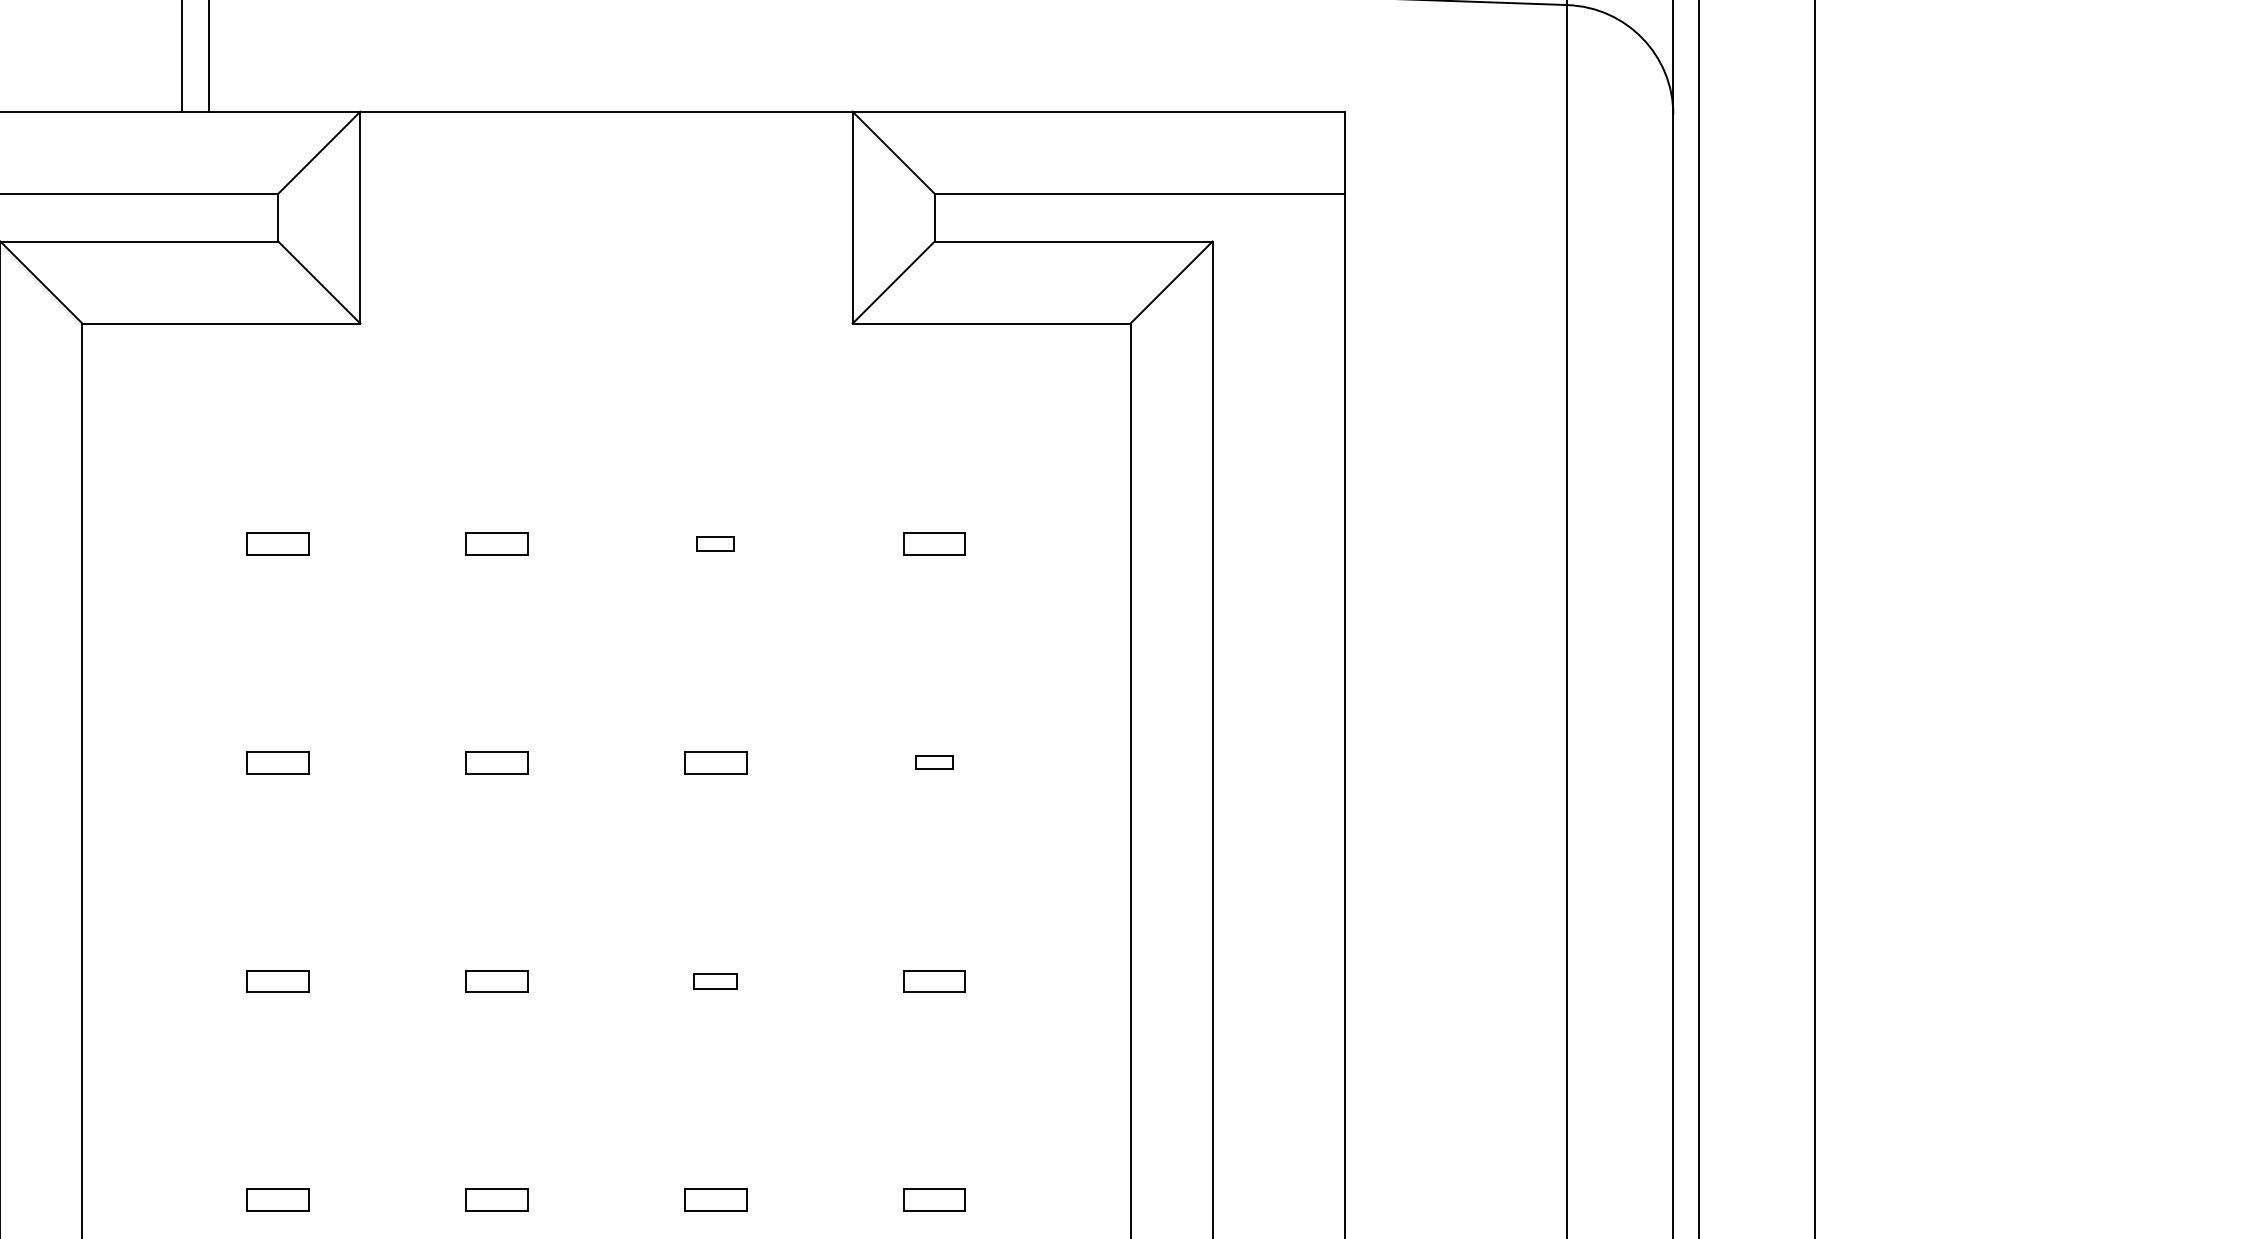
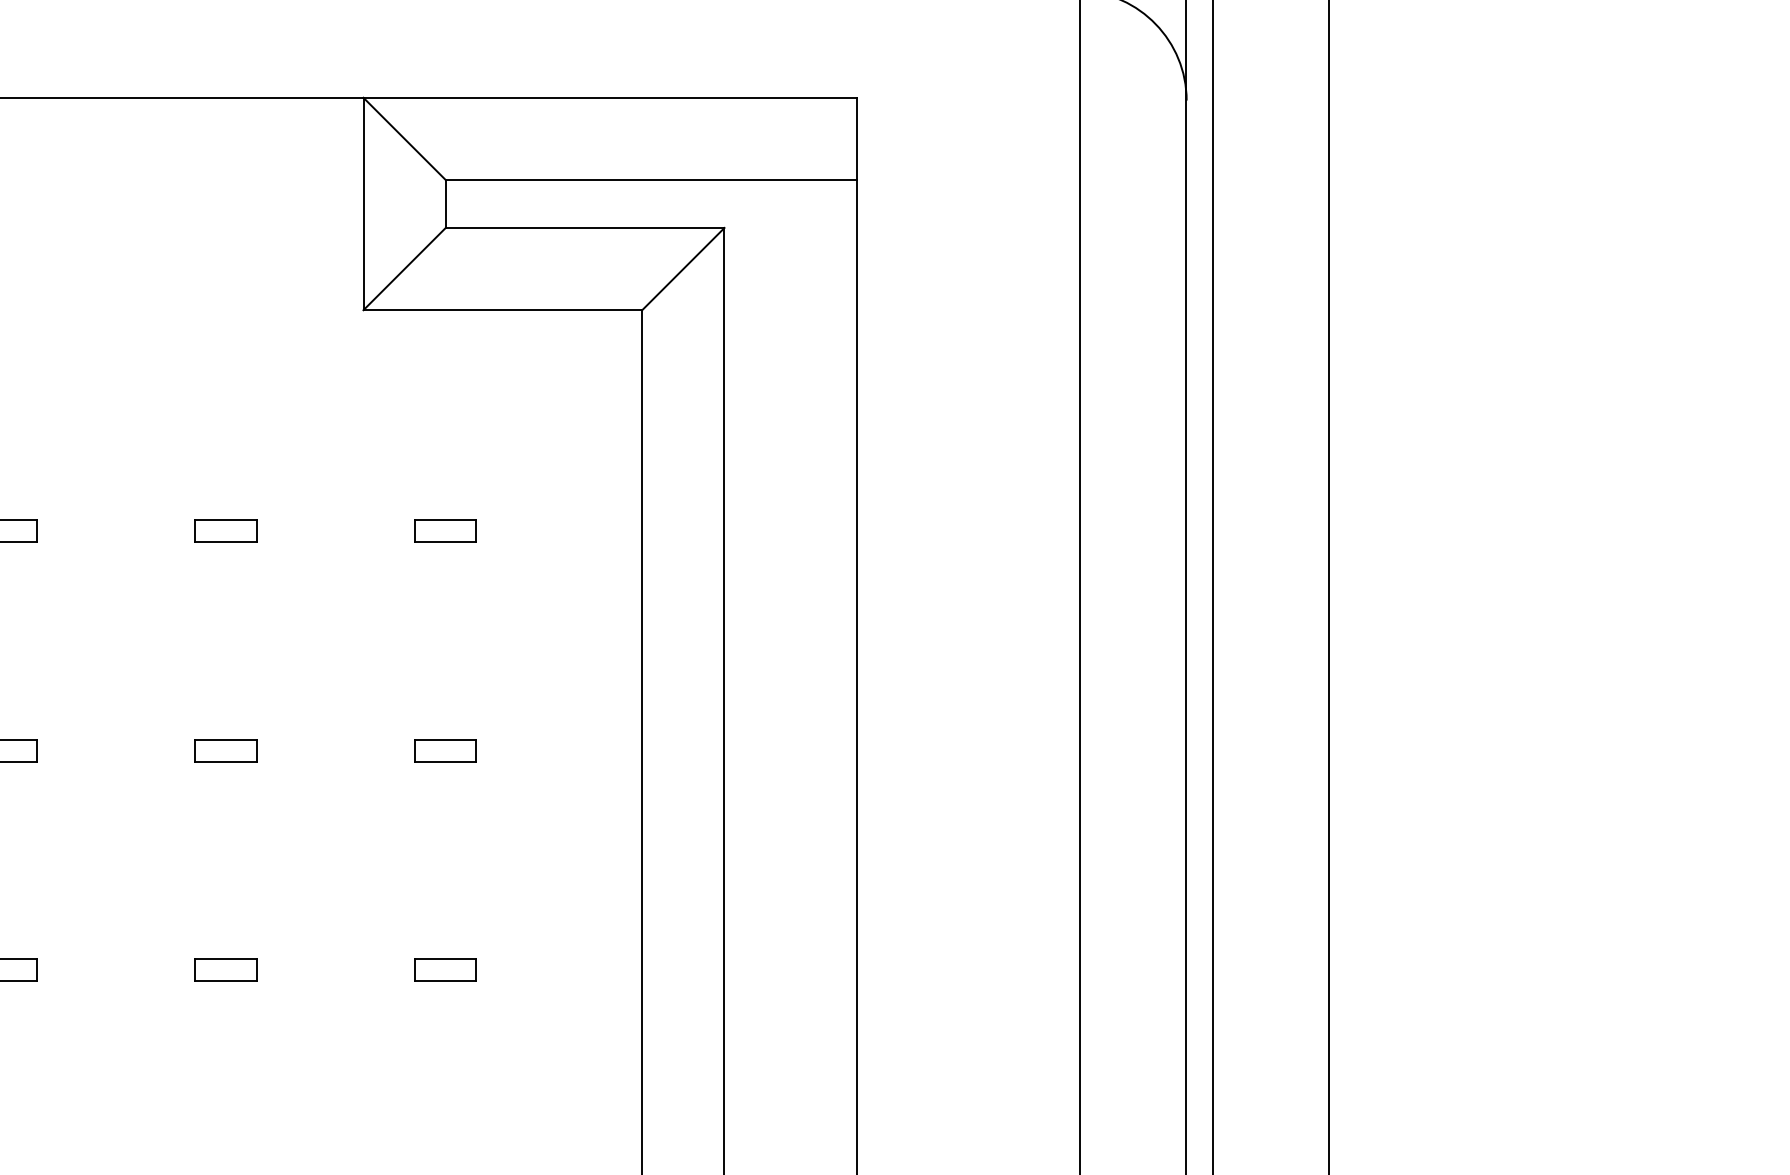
part: (715, 543) -> (225, 530), size x1.67
part: (934, 762) -> (445, 750), size x1.67
part: (715, 981) -> (225, 970), size x1.43

